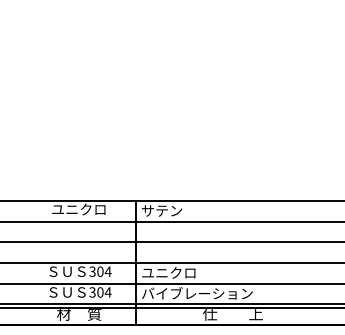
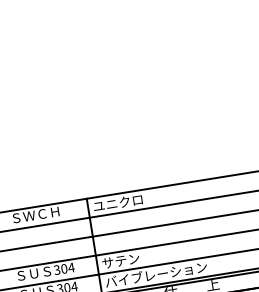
text: (78, 209) -> (35, 215), ユニクロ -> ＳＷＣＨ
text: (168, 210) -> (117, 202), サテン -> ユニクロ
text: (168, 272) -> (126, 259), ユニクロ -> サテン

